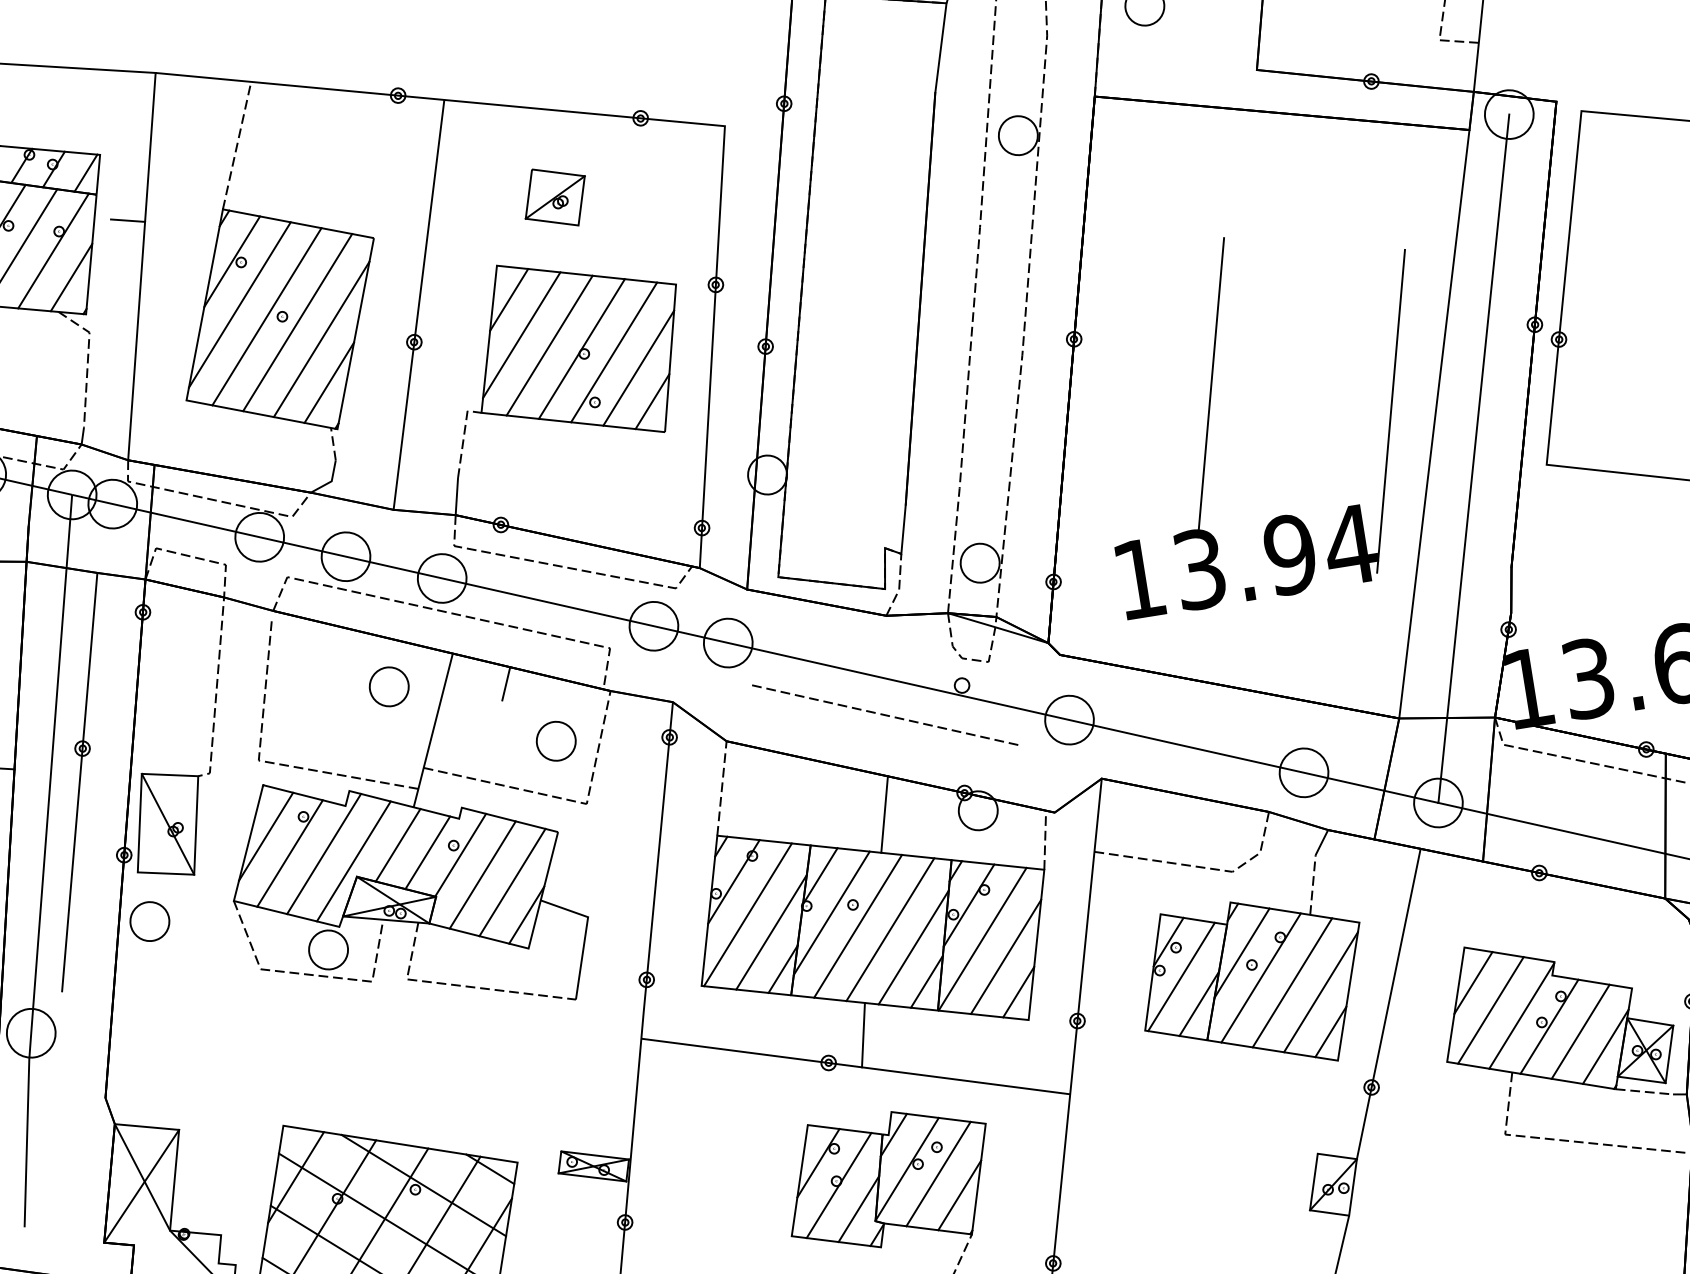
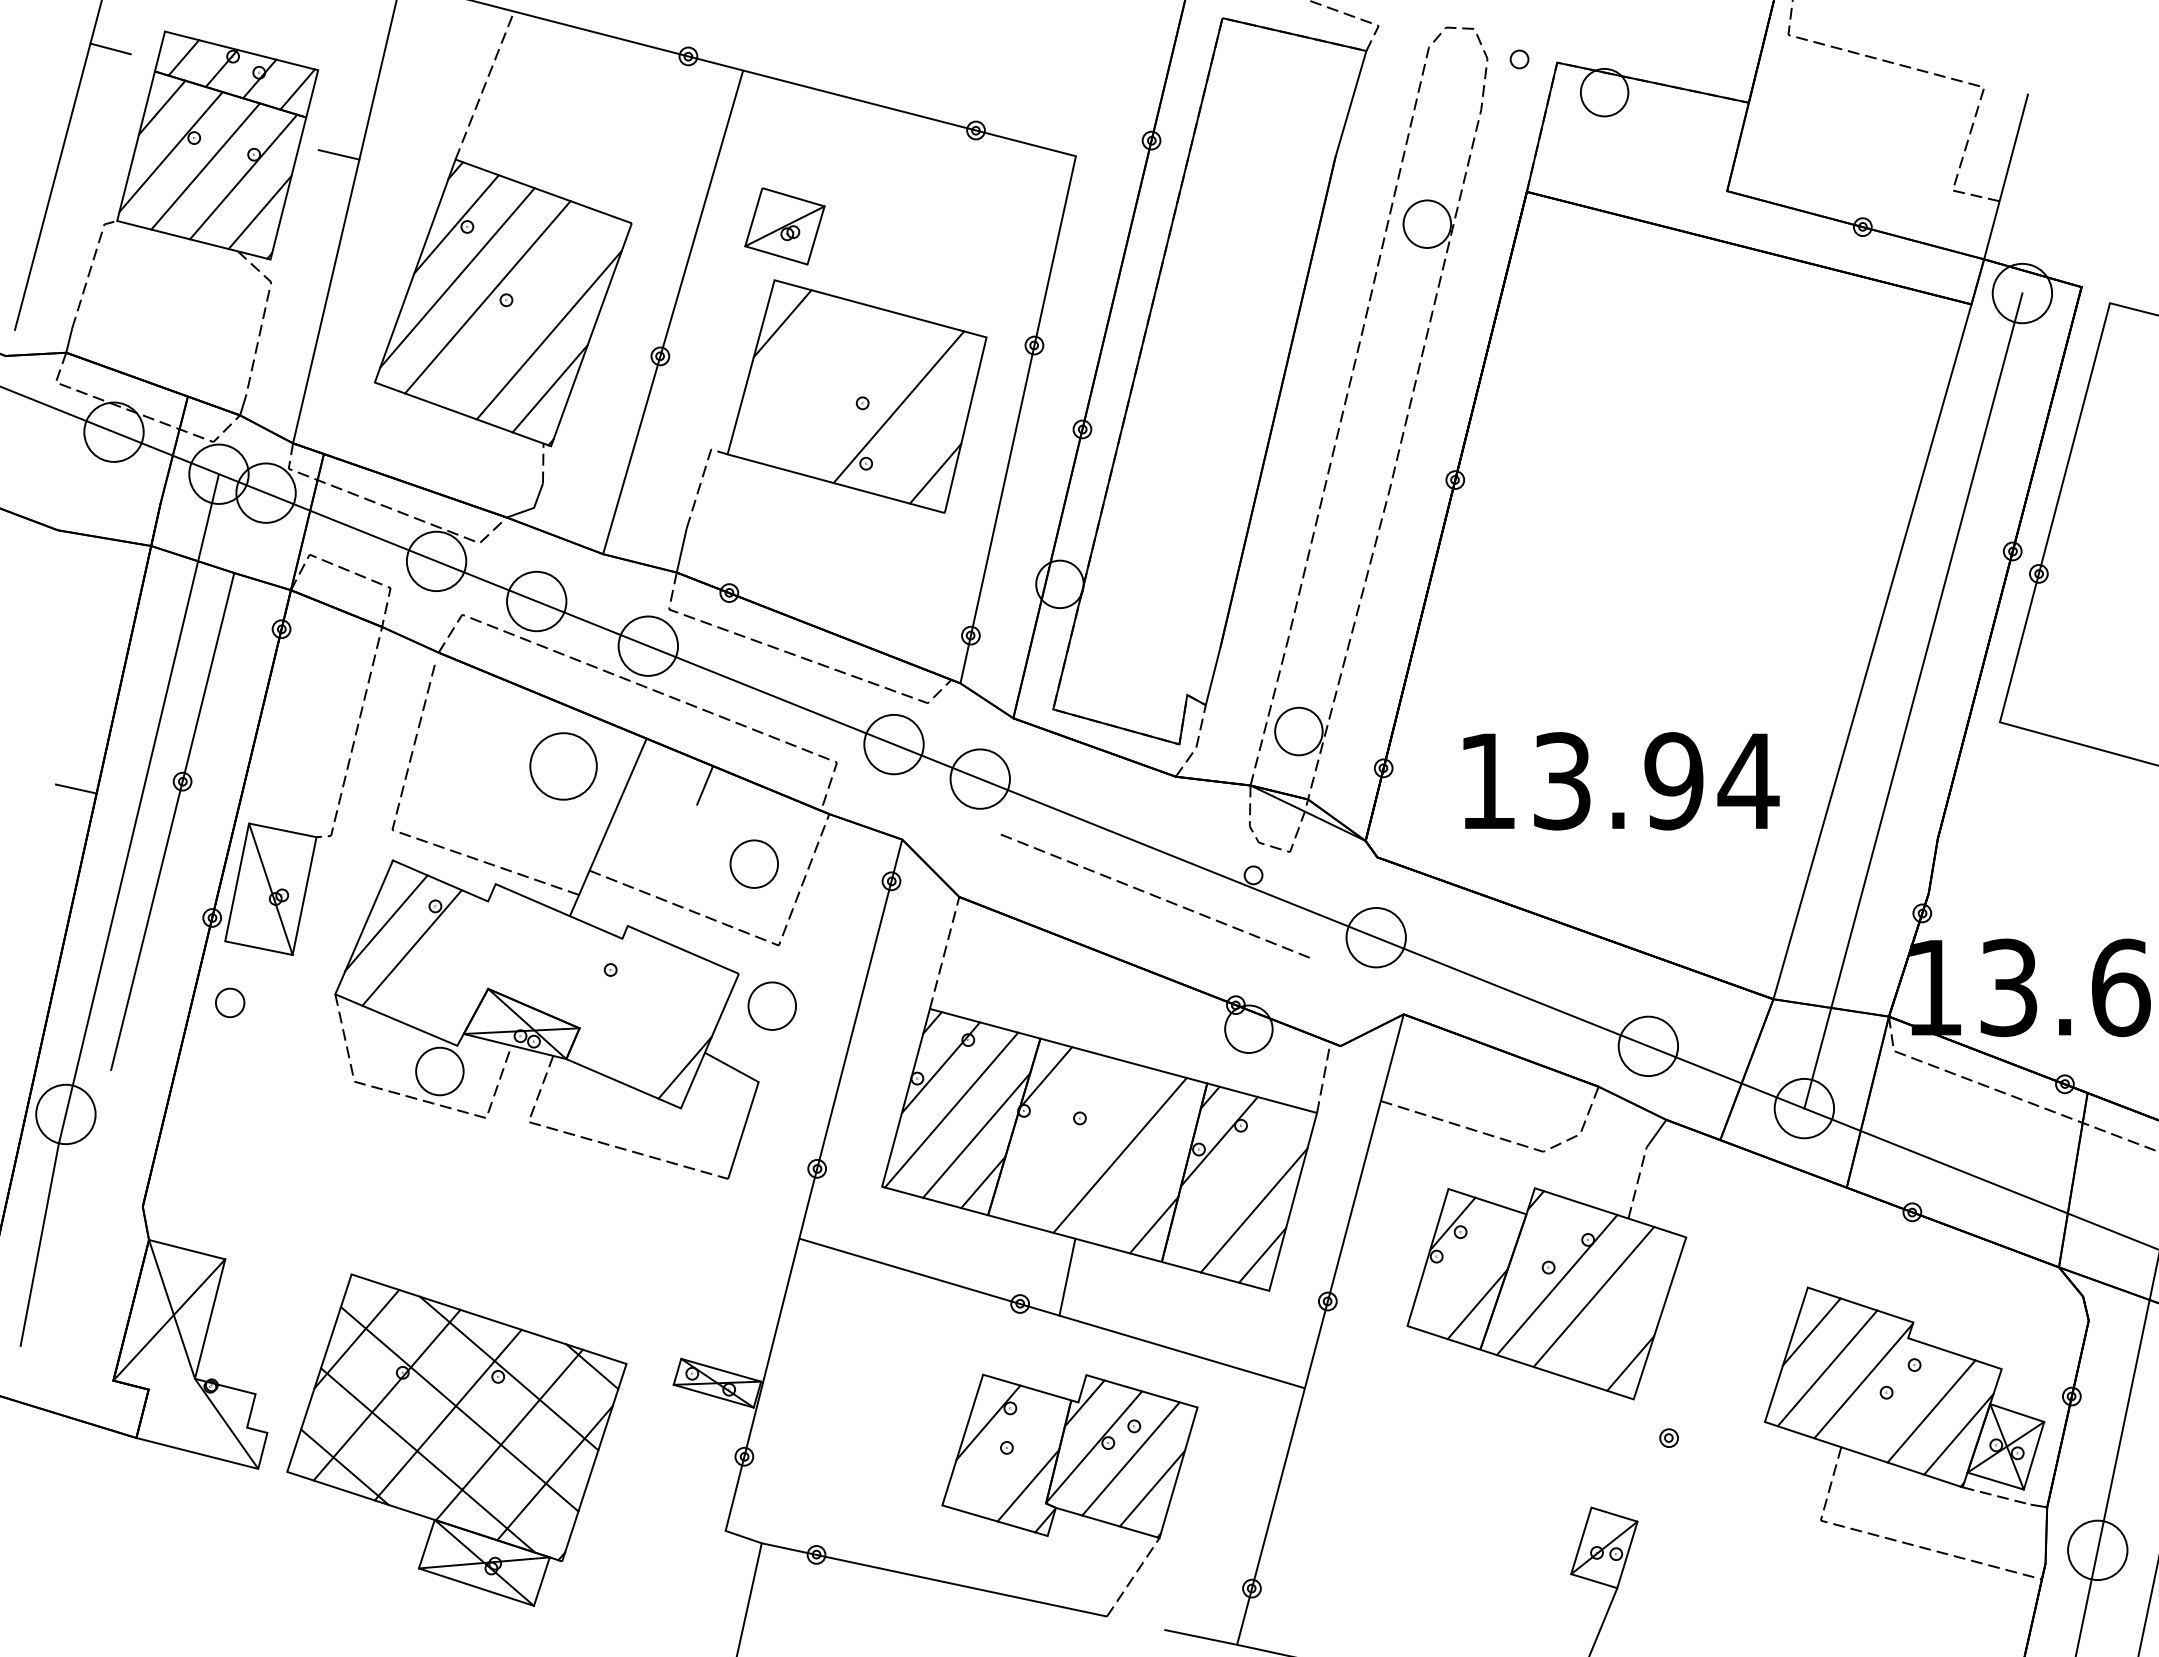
part: (554, 197) -> (784, 226), moved
line: (297, 322) -> (523, 310), removed
line: (521, 335) -> (790, 368), removed
line: (549, 345) -> (822, 386), removed
line: (581, 348) -> (860, 396), removed
line: (638, 367) -> (925, 430), removed
line: (1211, 385) -> (1611, 562), removed
line: (1390, 411) -> (1822, 627), removed
part: (389, 686) -> (563, 766), size x1.4
line: (884, 814) -> (1135, 1015), removed
line: (397, 845) -> (543, 958), removed
line: (428, 852) -> (578, 973), removed
line: (323, 853) -> (452, 954), removed
part: (588, 853) -> (771, 1005), added
line: (460, 854) -> (616, 982), removed
line: (353, 861) -> (487, 969), removed
line: (482, 874) -> (639, 1010), removed
line: (512, 882) -> (674, 1025), removed
line: (831, 913) -> (1052, 1124), removed
part: (149, 921) -> (229, 1002), size x0.6
line: (857, 925) -> (1081, 1144), removed
line: (982, 939) -> (1229, 1184), removed
line: (913, 947) -> (1144, 1181), removed
line: (1241, 953) -> (1538, 1251), removed
line: (1181, 976) -> (1461, 1268), removed
line: (1320, 992) -> (1626, 1313), removed
line: (1388, 1003) -> (1705, 1340), removed
line: (1549, 1026) -> (1894, 1399), removed
line: (838, 1185) -> (1008, 1453), removed

